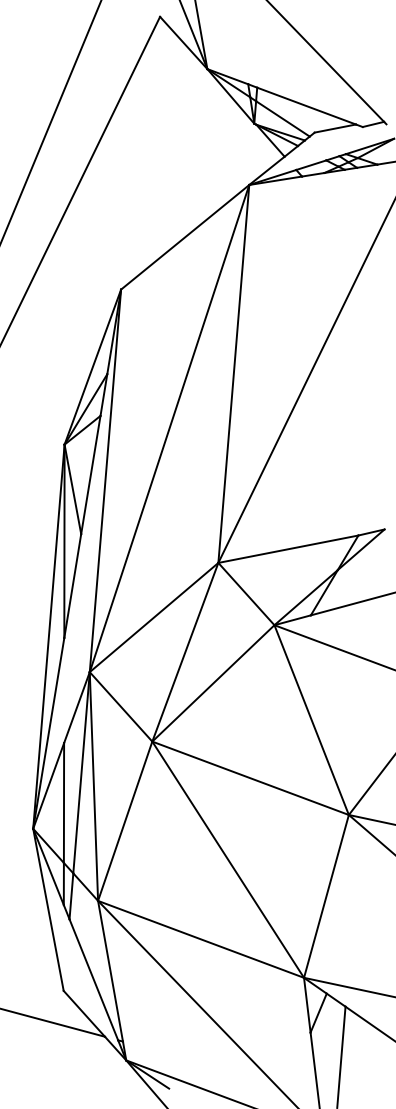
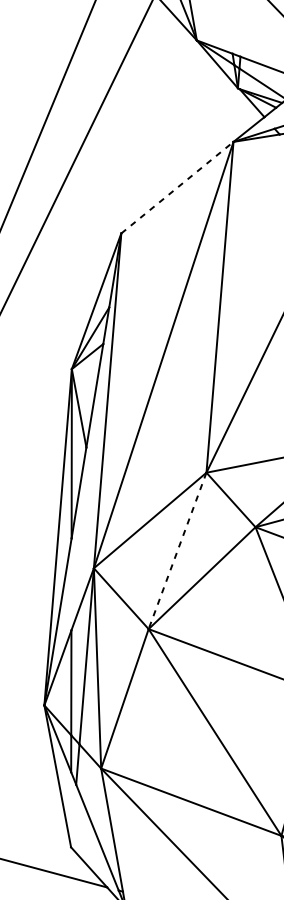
line: (185, 237) -> (177, 187), solid -> dashed
line: (185, 652) -> (177, 551), solid -> dashed

